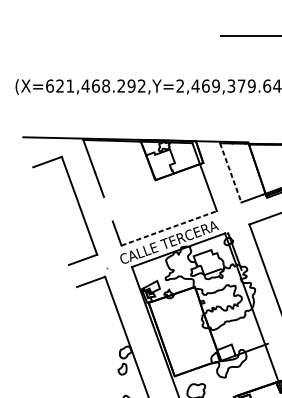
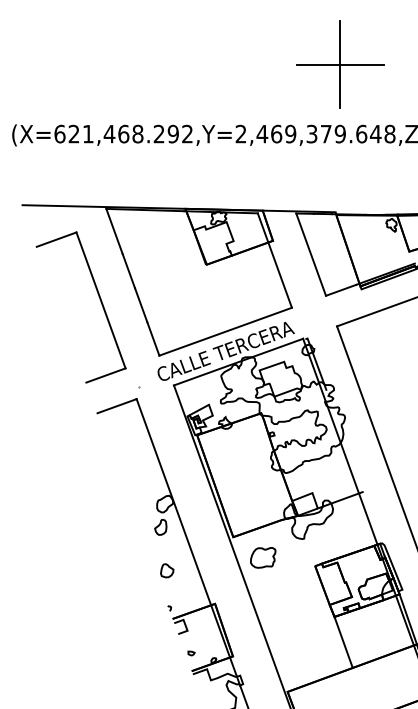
line: (251, 35) -> (340, 64), added
line: (231, 172) -> (311, 254), dashed -> solid
line: (108, 209) -> (141, 305), added
line: (169, 228) -> (226, 331), dashed -> solid

